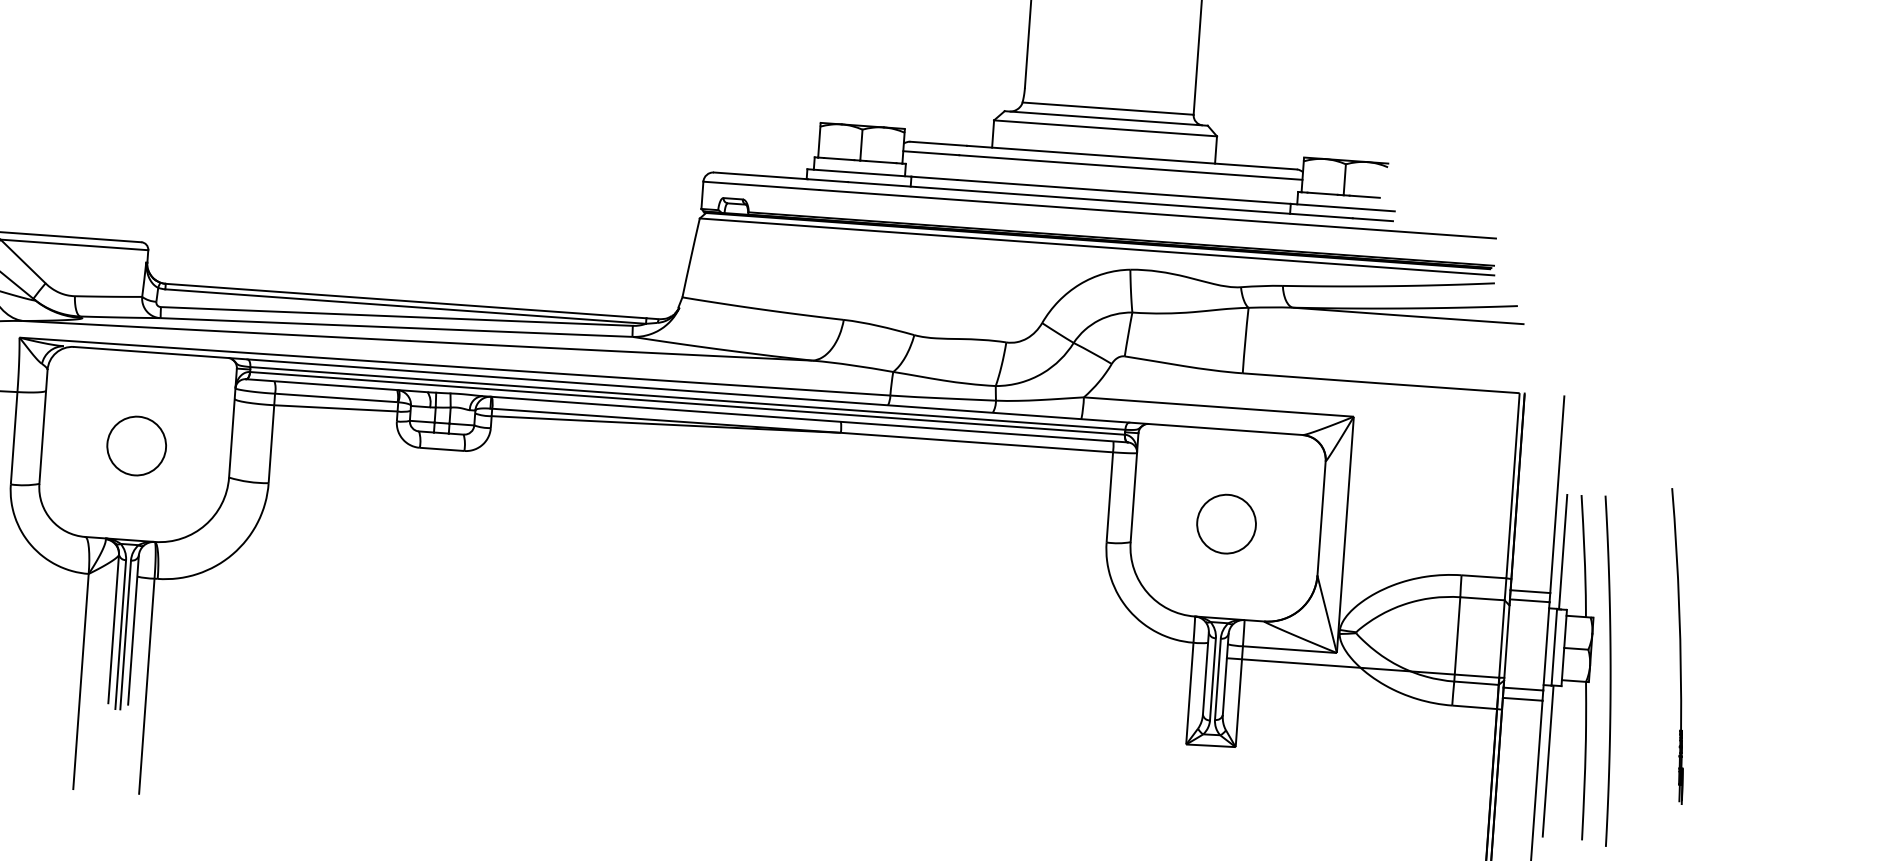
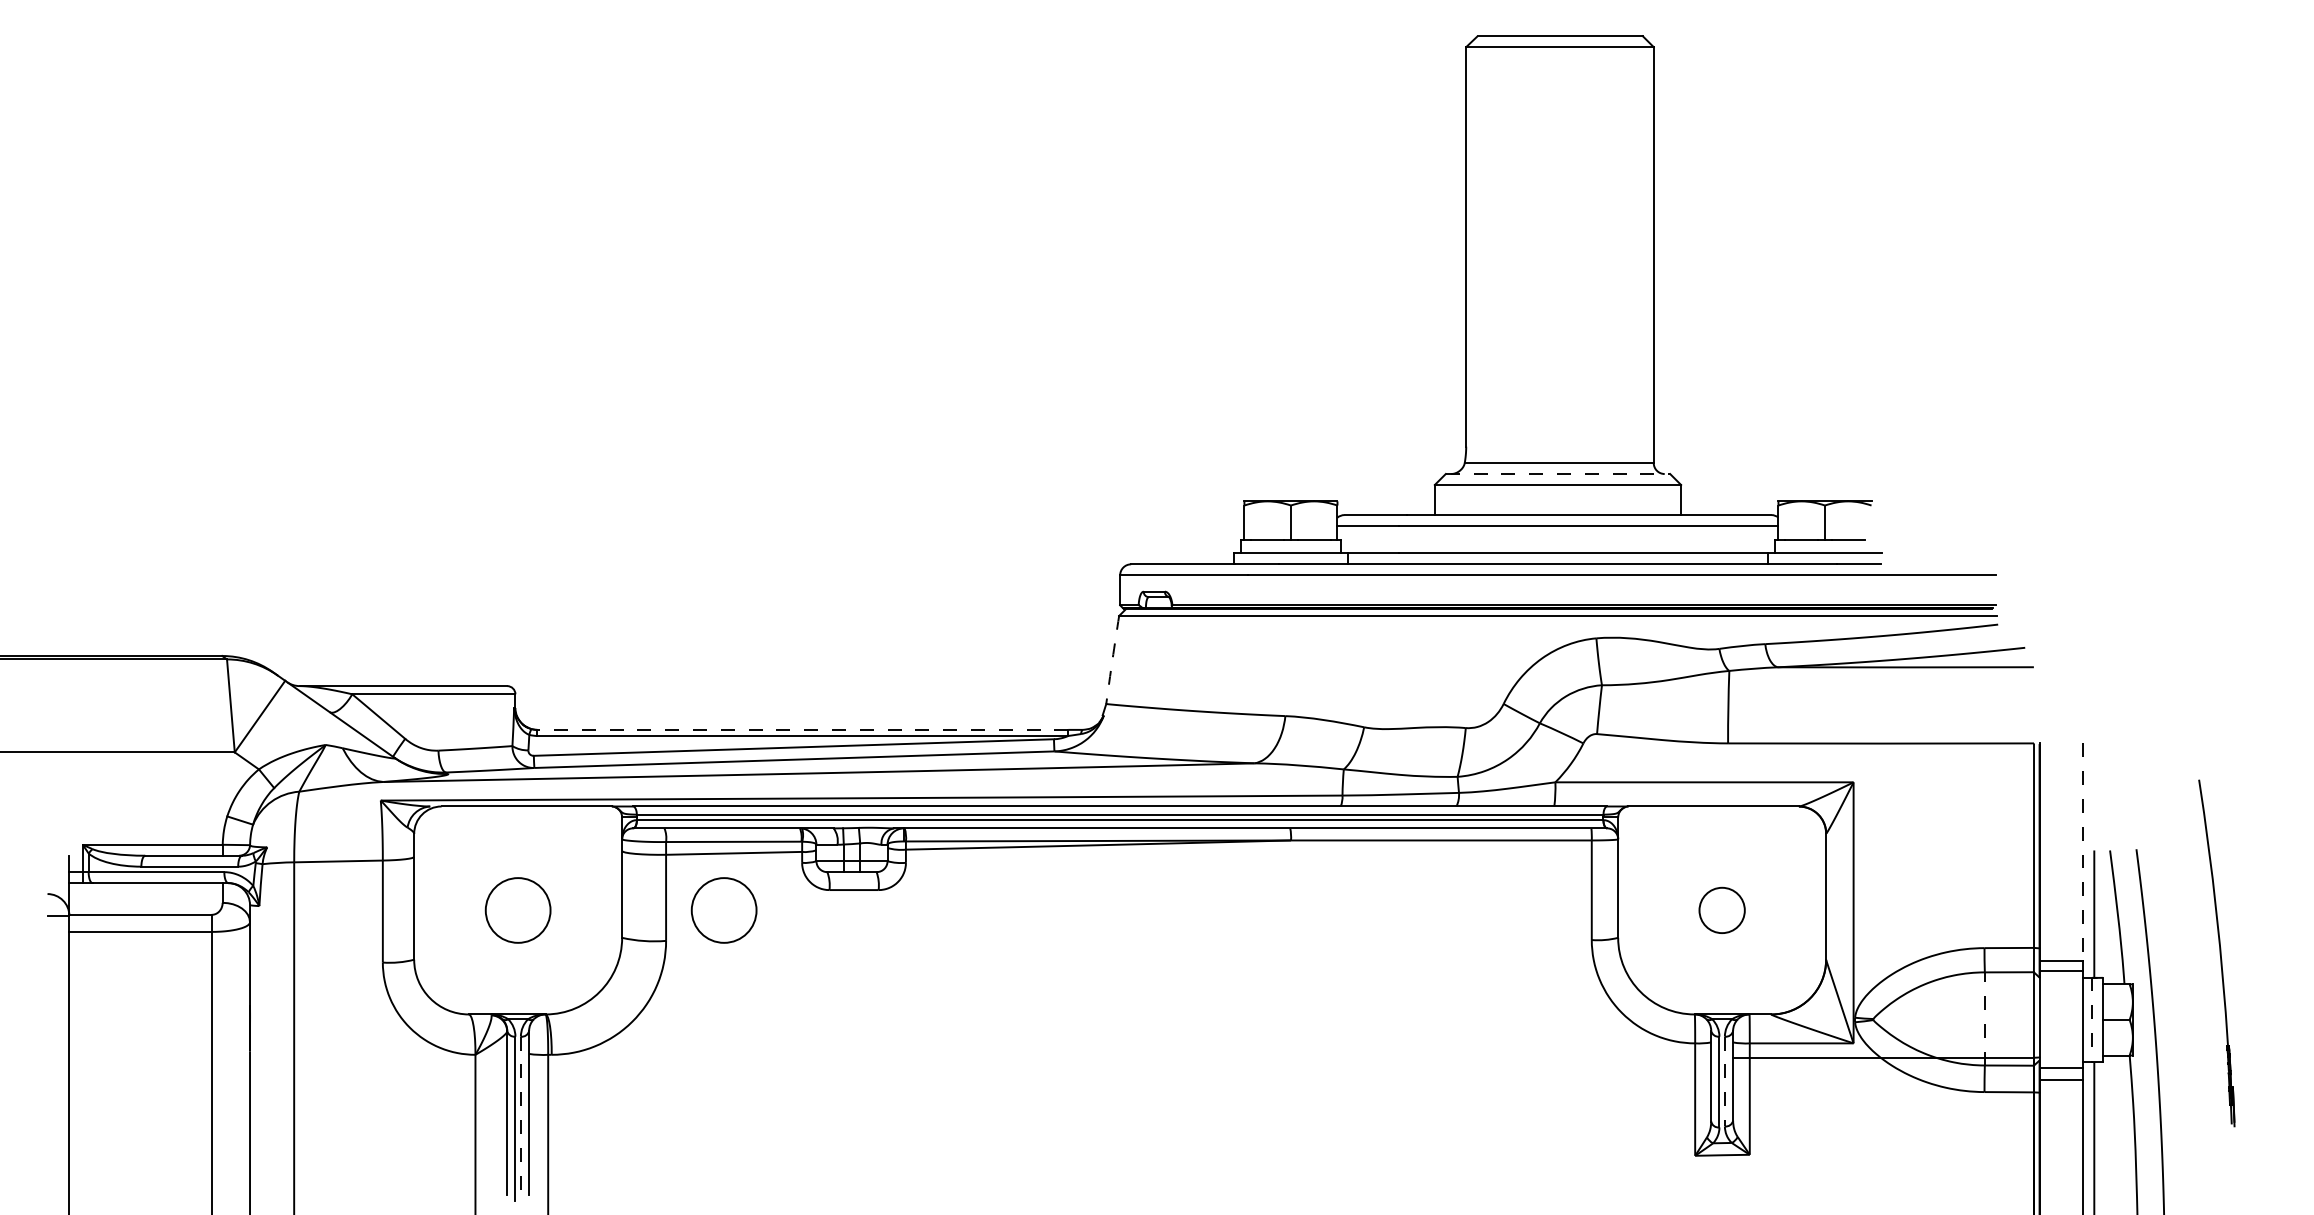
line: (1106, 118) -> (1558, 474), solid -> dashed
arc: (690, 257) -> (1112, 659), solid -> dashed
line: (405, 300) -> (802, 729), solid -> dashed
circle: (322, 459) -> (723, 910), added
line: (1557, 495) -> (2083, 852), solid -> dashed
circle: (1225, 524) -> (1721, 910), size x0.7
line: (125, 635) -> (520, 1119), solid -> dashed
line: (1457, 638) -> (1984, 1018), solid -> dashed
part: (1676, 646) -> (2216, 953), moved
line: (1554, 647) -> (2092, 1020), solid -> dashed
line: (1217, 679) -> (1724, 1081), solid -> dashed

